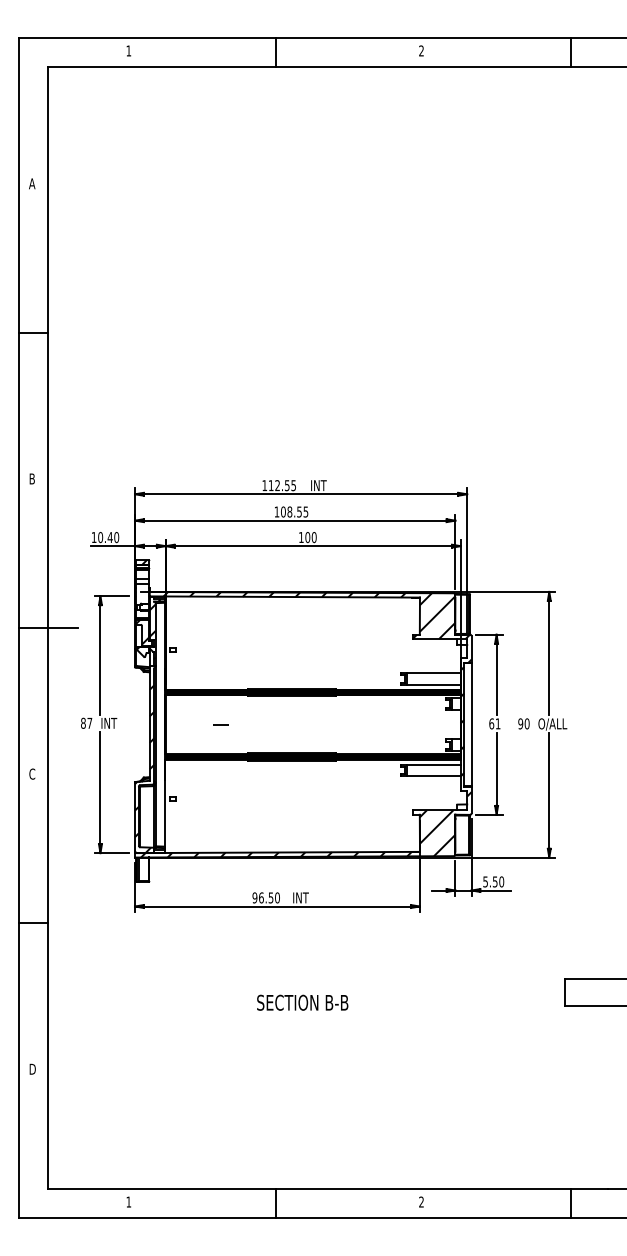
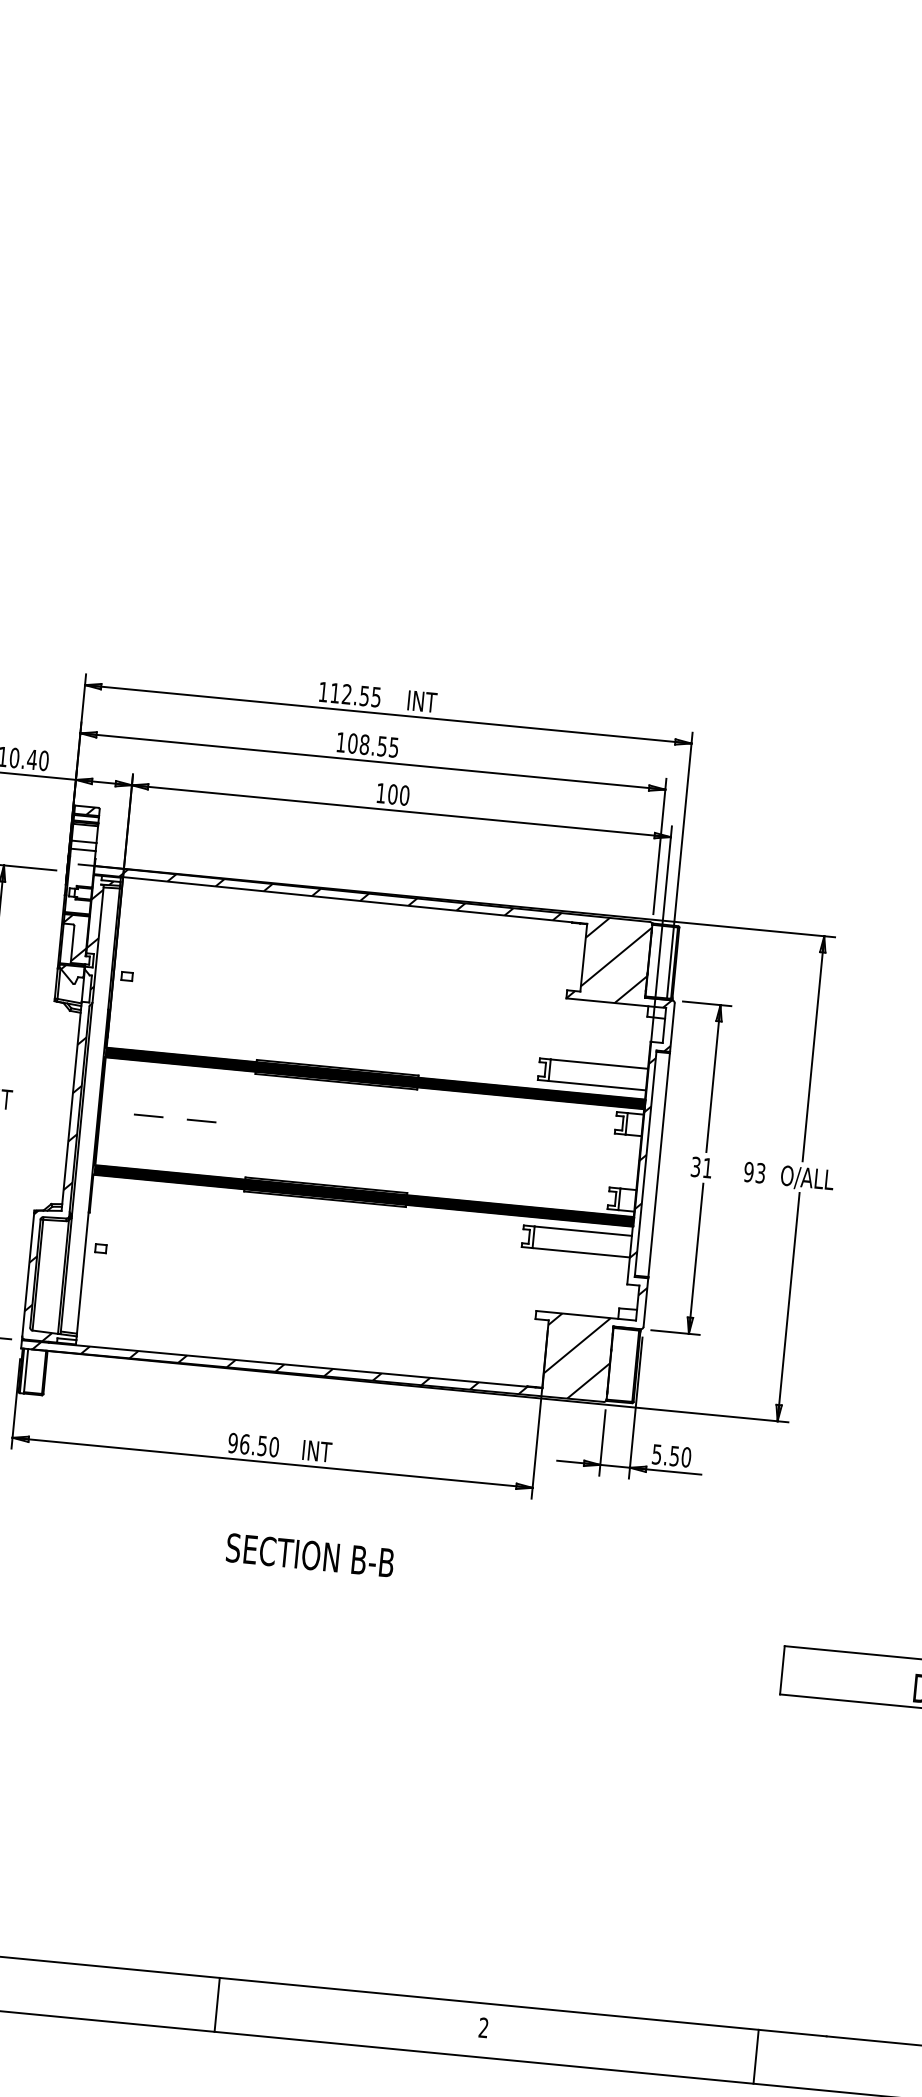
text: (491, 723) -> (695, 1166), 61 -> 31
text: (526, 723) -> (759, 1172), 90 -> 93
line: (191, 724) -> (147, 1115), added
text: (302, 1002) -> (309, 1554), moved

